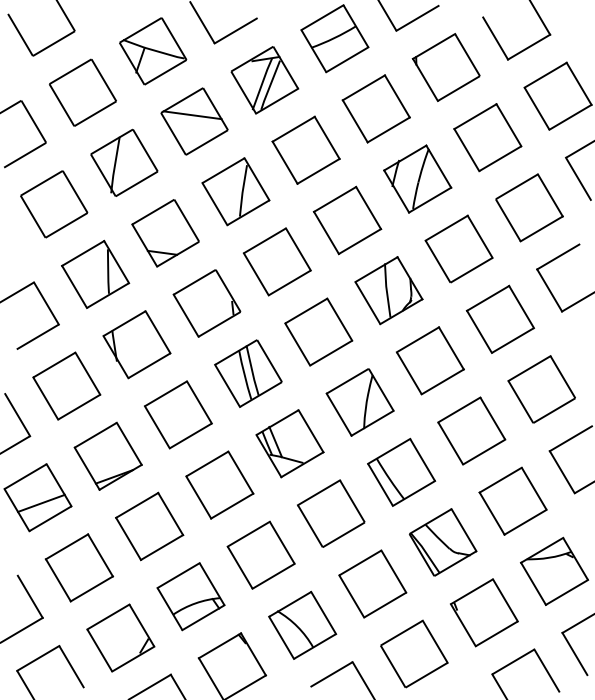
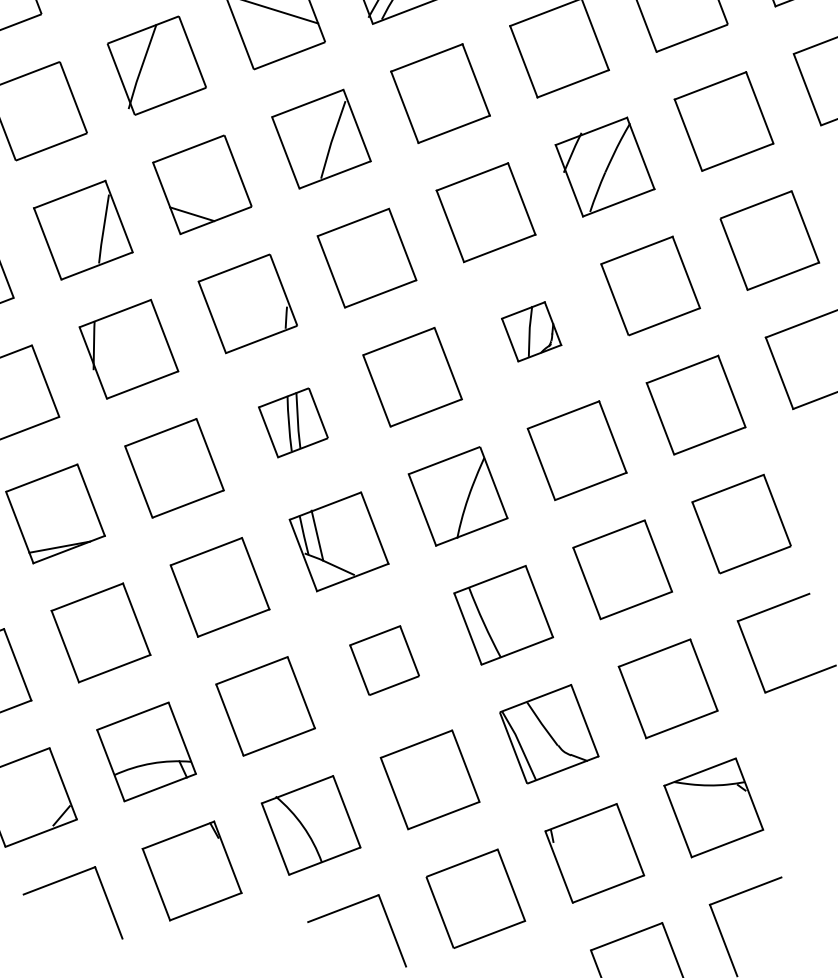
part: (388, 290) -> (530, 331), size x0.6
part: (248, 373) -> (293, 422), size x0.7
part: (331, 513) -> (384, 660), size x0.7

